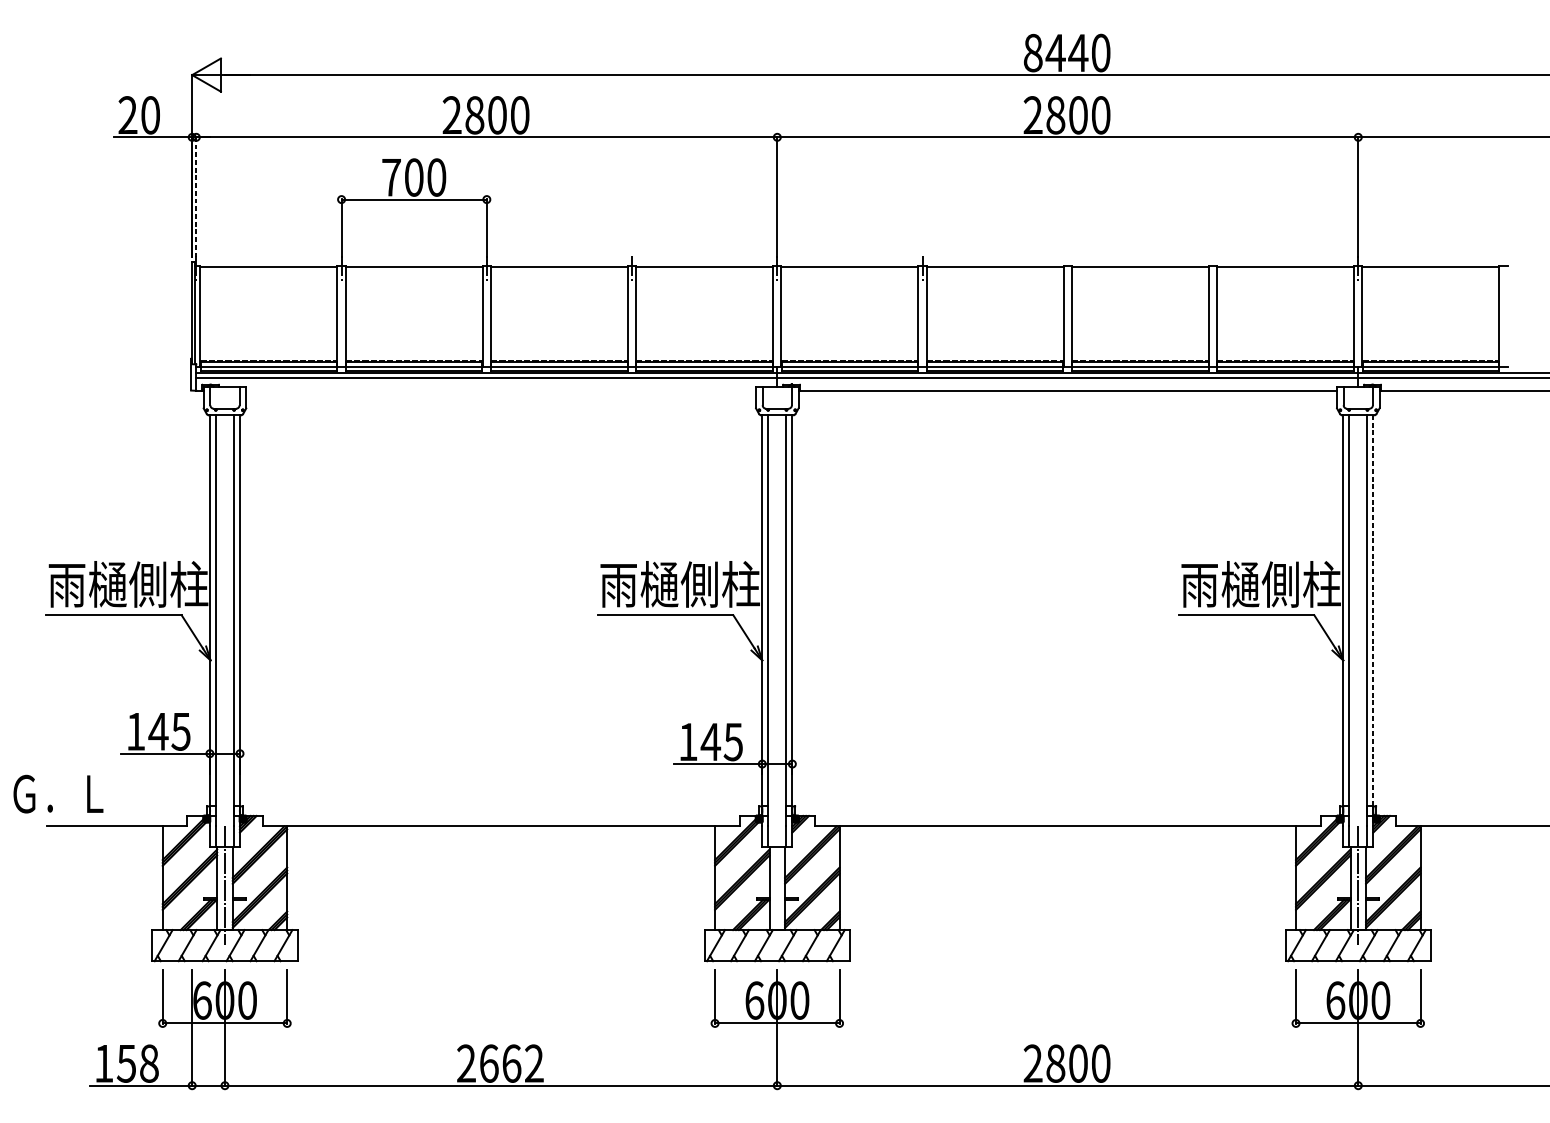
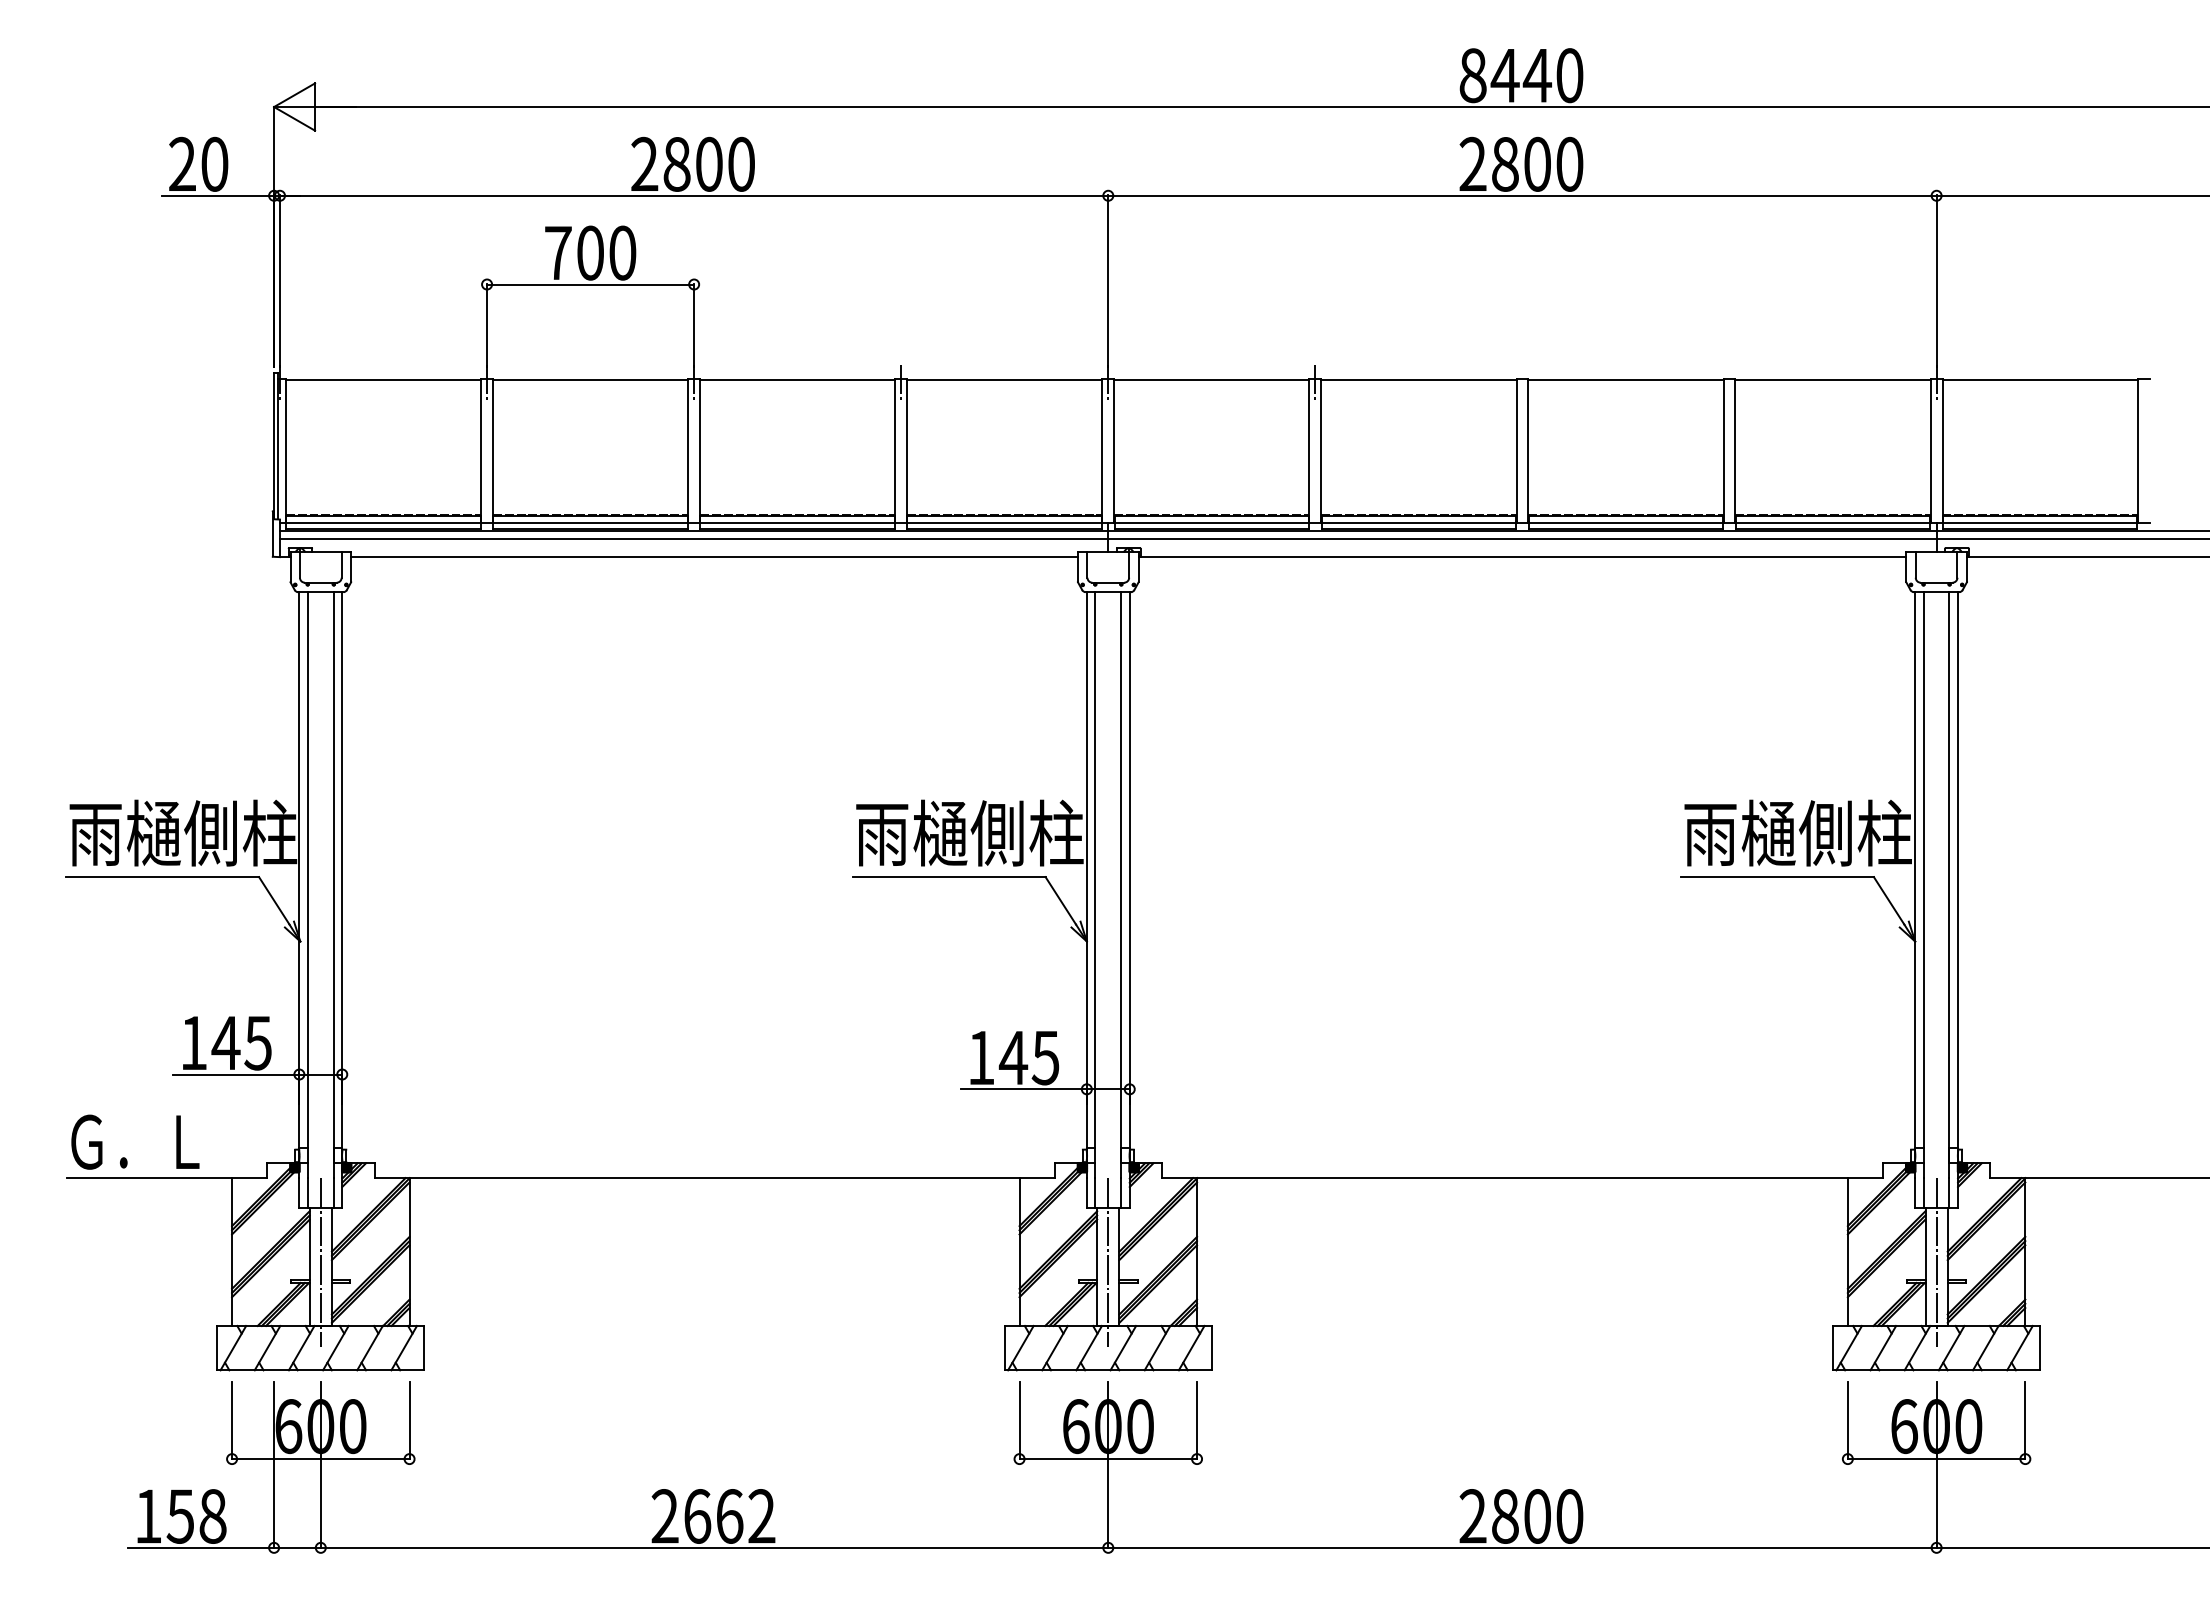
line: (196, 197) -> (280, 281), dashed -> solid
line: (501, 390) -> (714, 556), added
line: (1373, 609) -> (1958, 869), dashed -> solid
text: (58, 793) -> (135, 1141), moved
line: (777, 885) -> (1108, 1262), added

